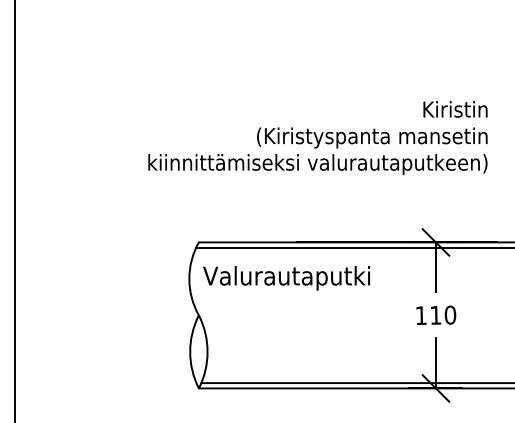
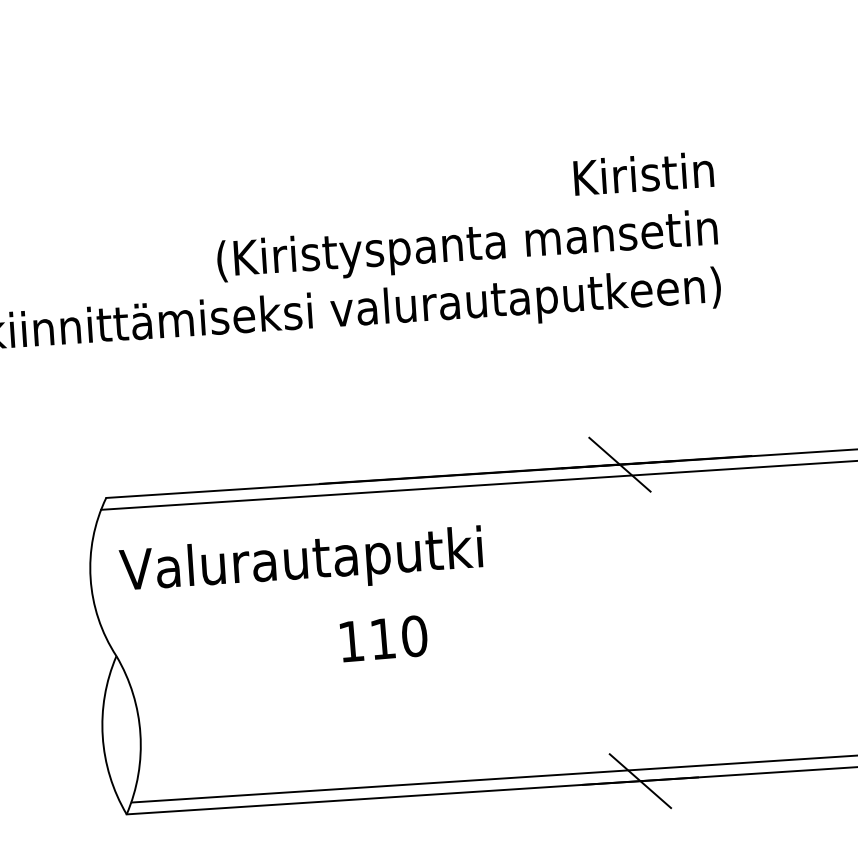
line: (435, 267) -> (622, 519), removed
text: (436, 314) -> (384, 636), moved
line: (435, 363) -> (636, 727), removed

